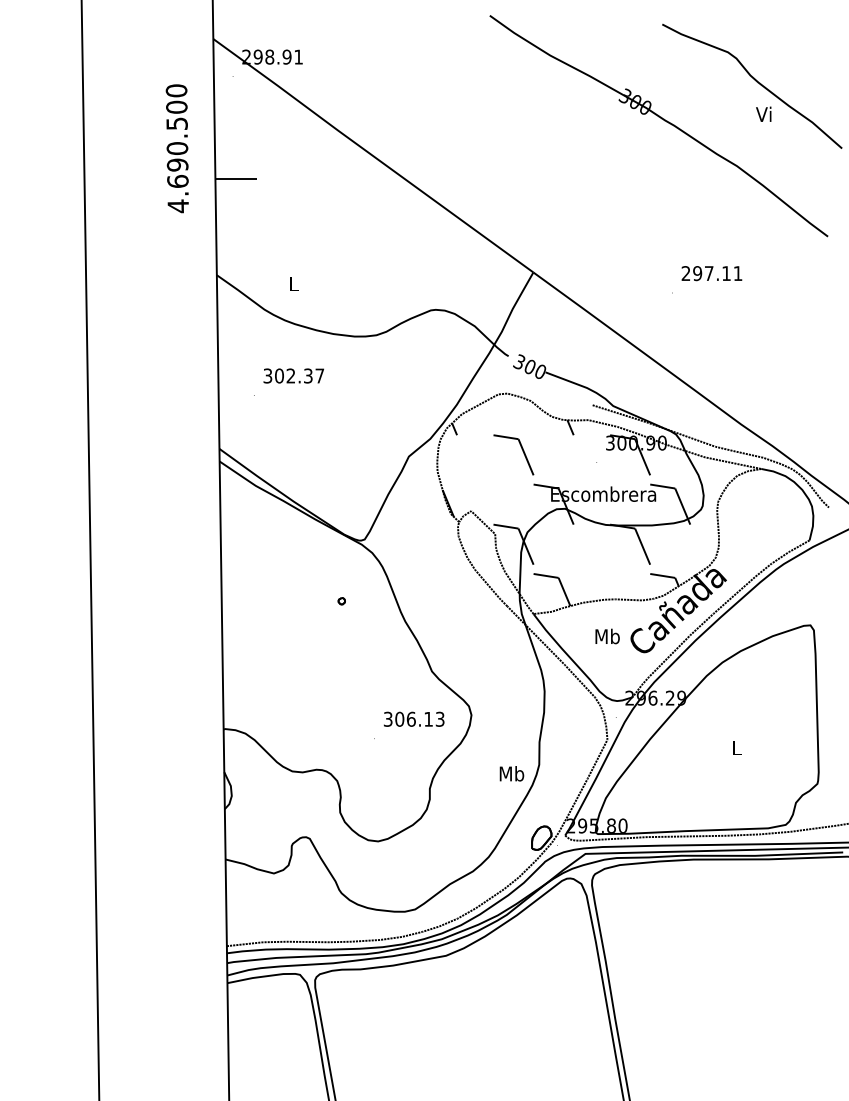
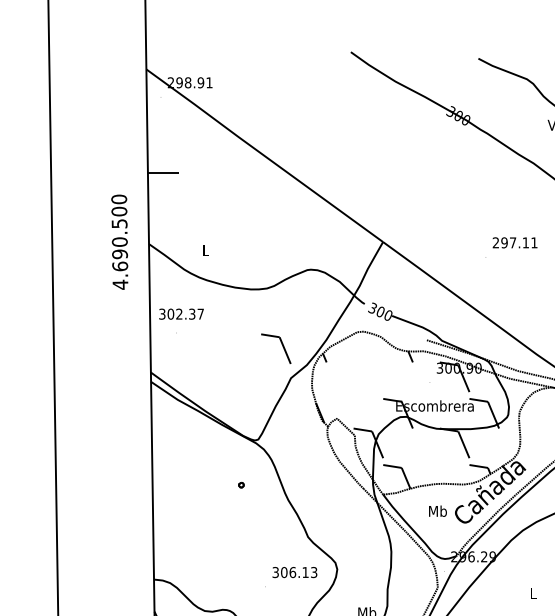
text: (176, 148) -> (119, 242), moved
text: (293, 375) -> (181, 313), moved
part: (521, 449) -> (281, 344), moved

